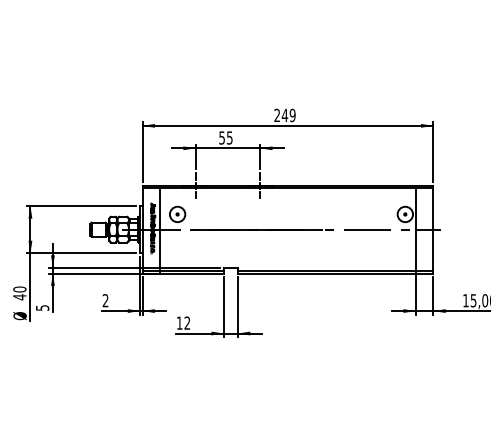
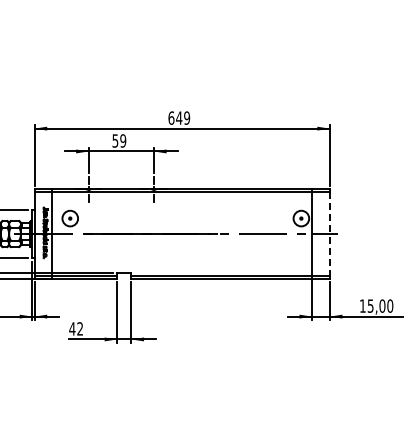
text: (277, 115) -> (171, 118), 249 -> 649
text: (229, 137) -> (122, 140), 55 -> 59
line: (433, 229) -> (329, 233), solid -> dashed
text: (179, 322) -> (72, 328), 12 -> 42

